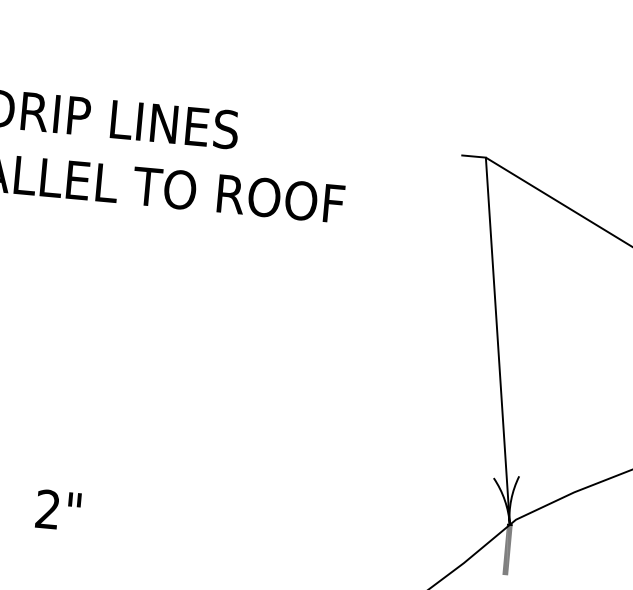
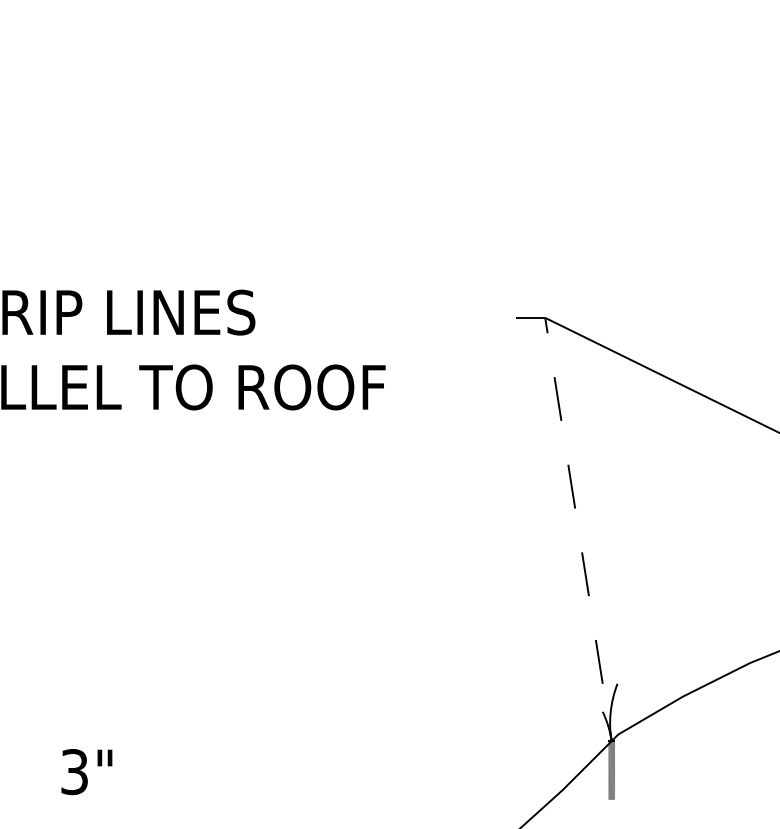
line: (498, 359) -> (581, 550), solid -> dashed
text: (47, 509) -> (74, 772), 2" -> 3"

